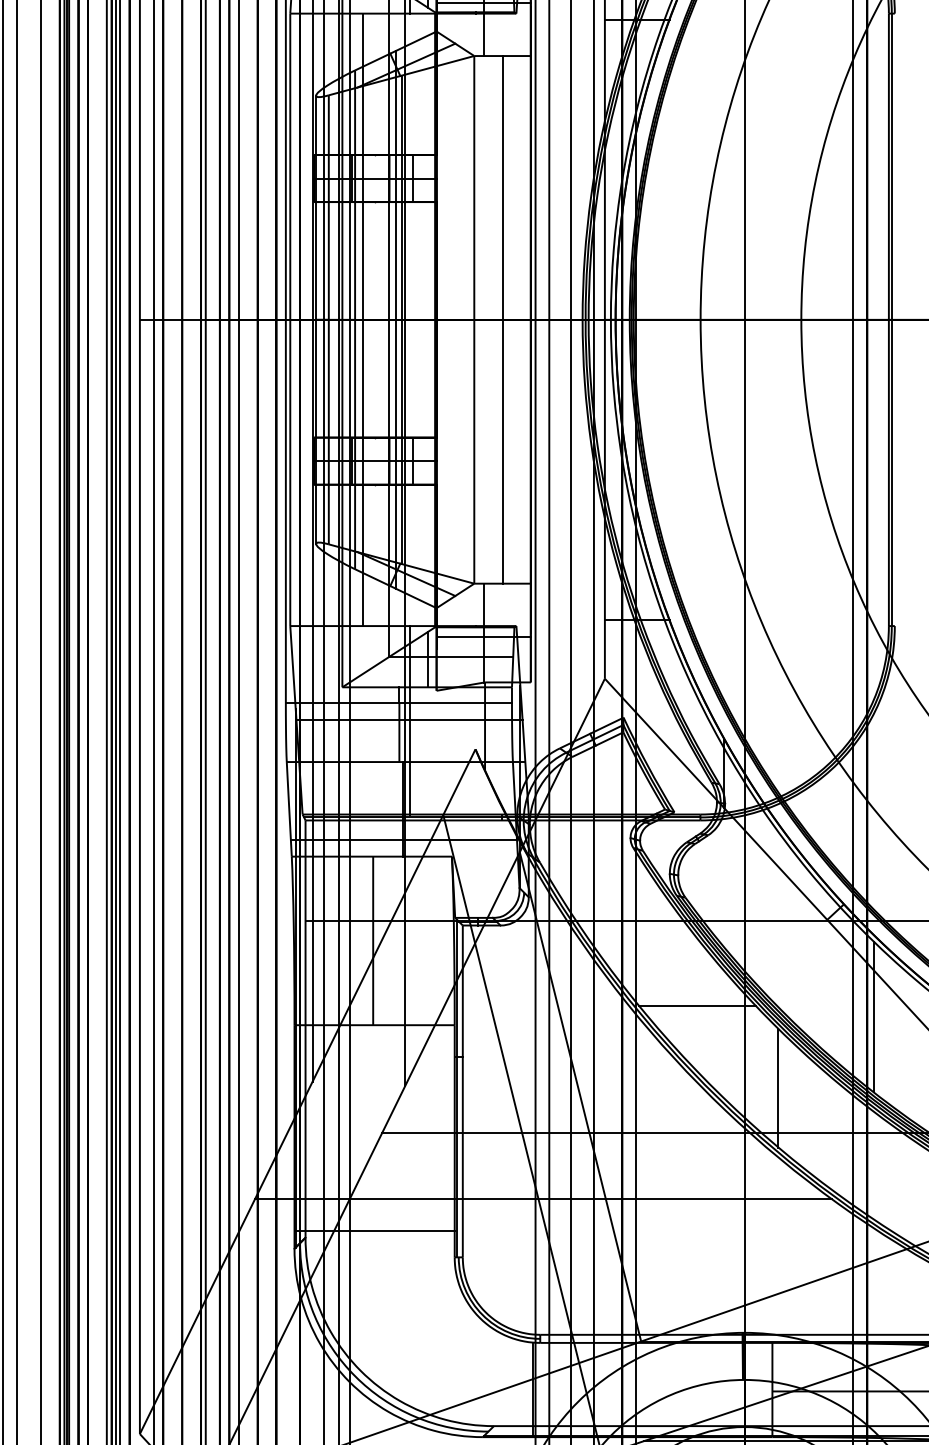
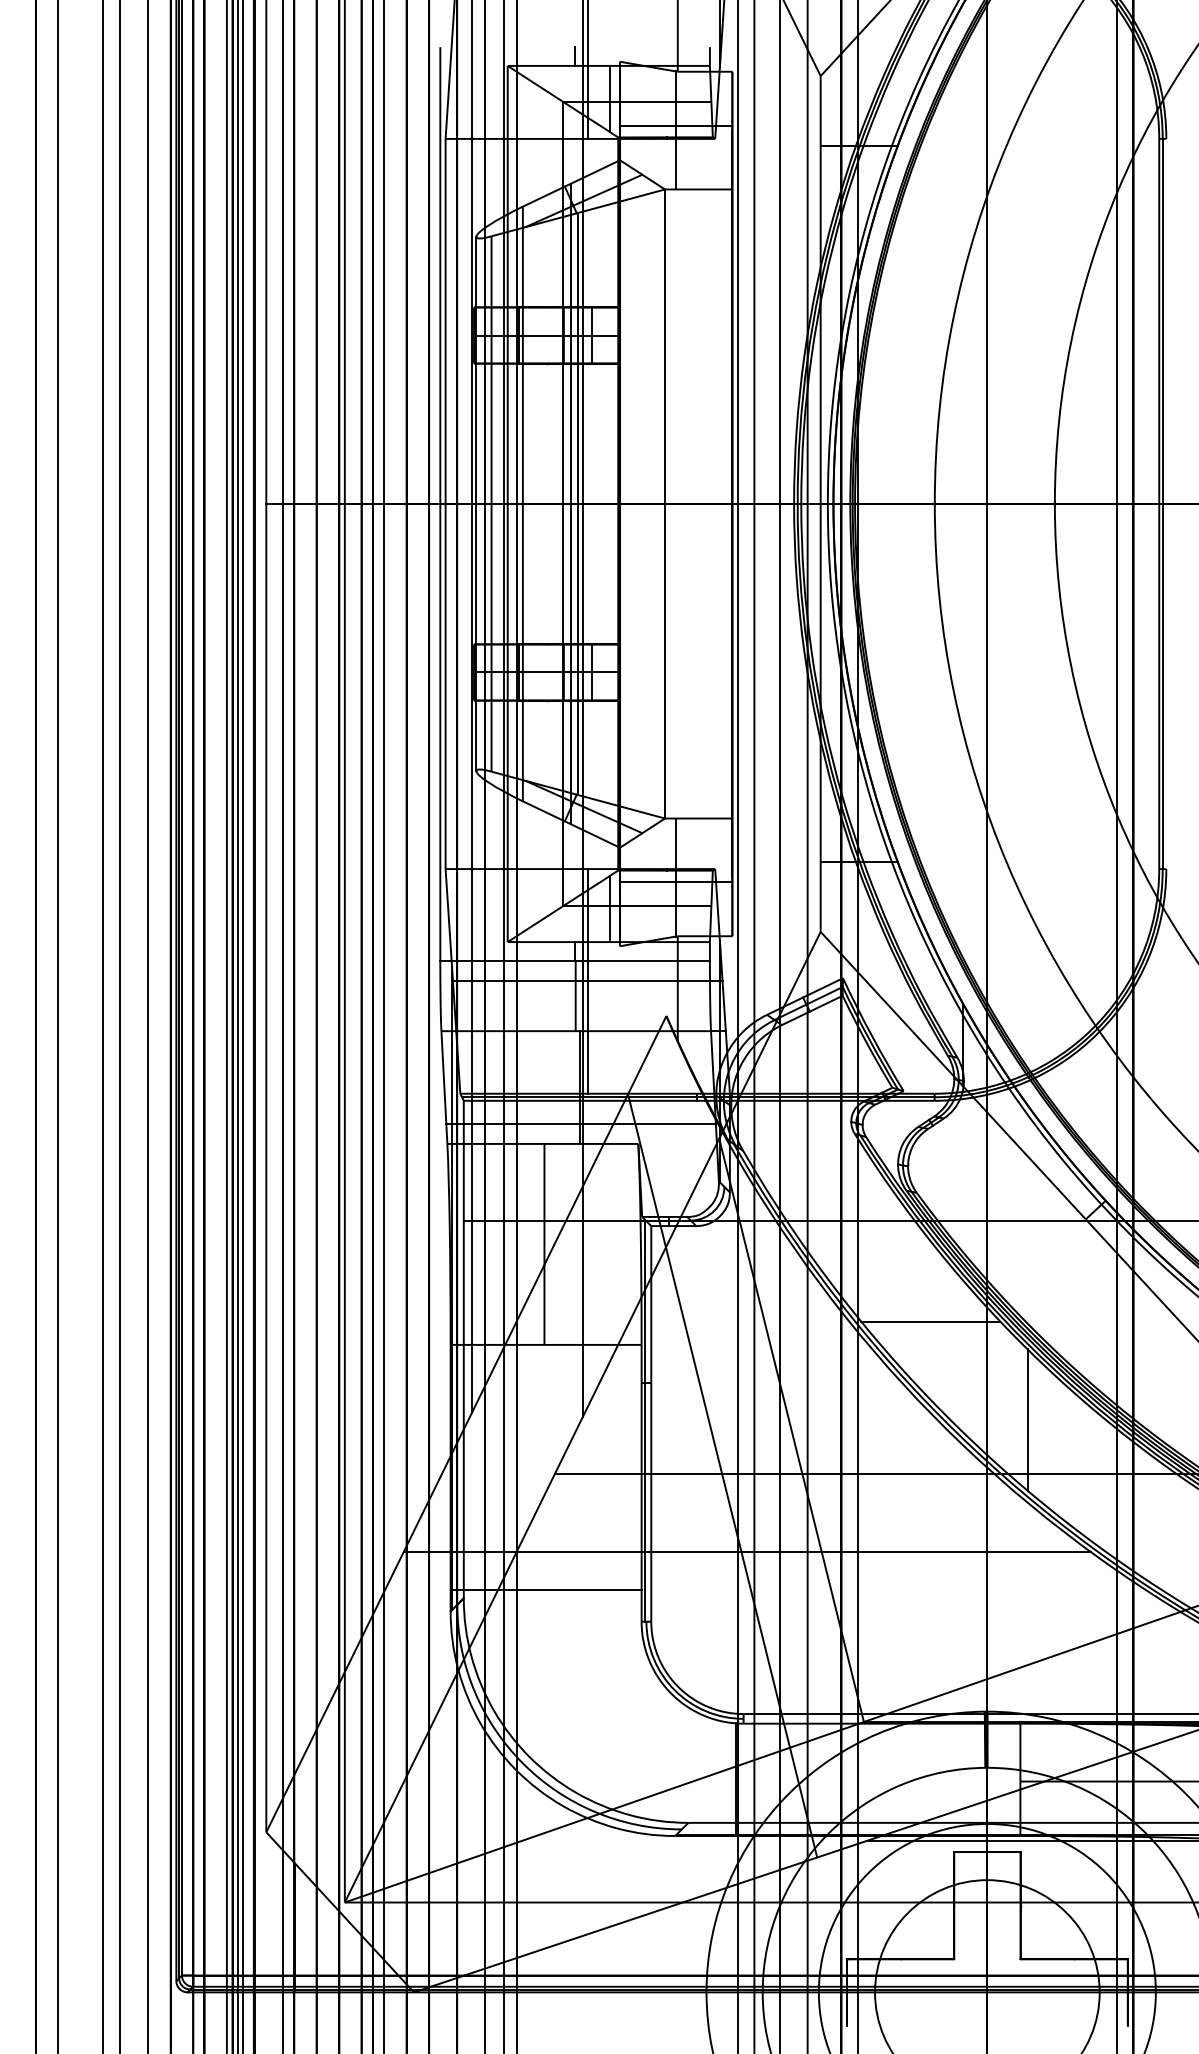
line: (363, 319) -> (532, 503), removed
line: (502, 319) -> (698, 503), removed
line: (874, 1017) -> (1141, 1335), removed

